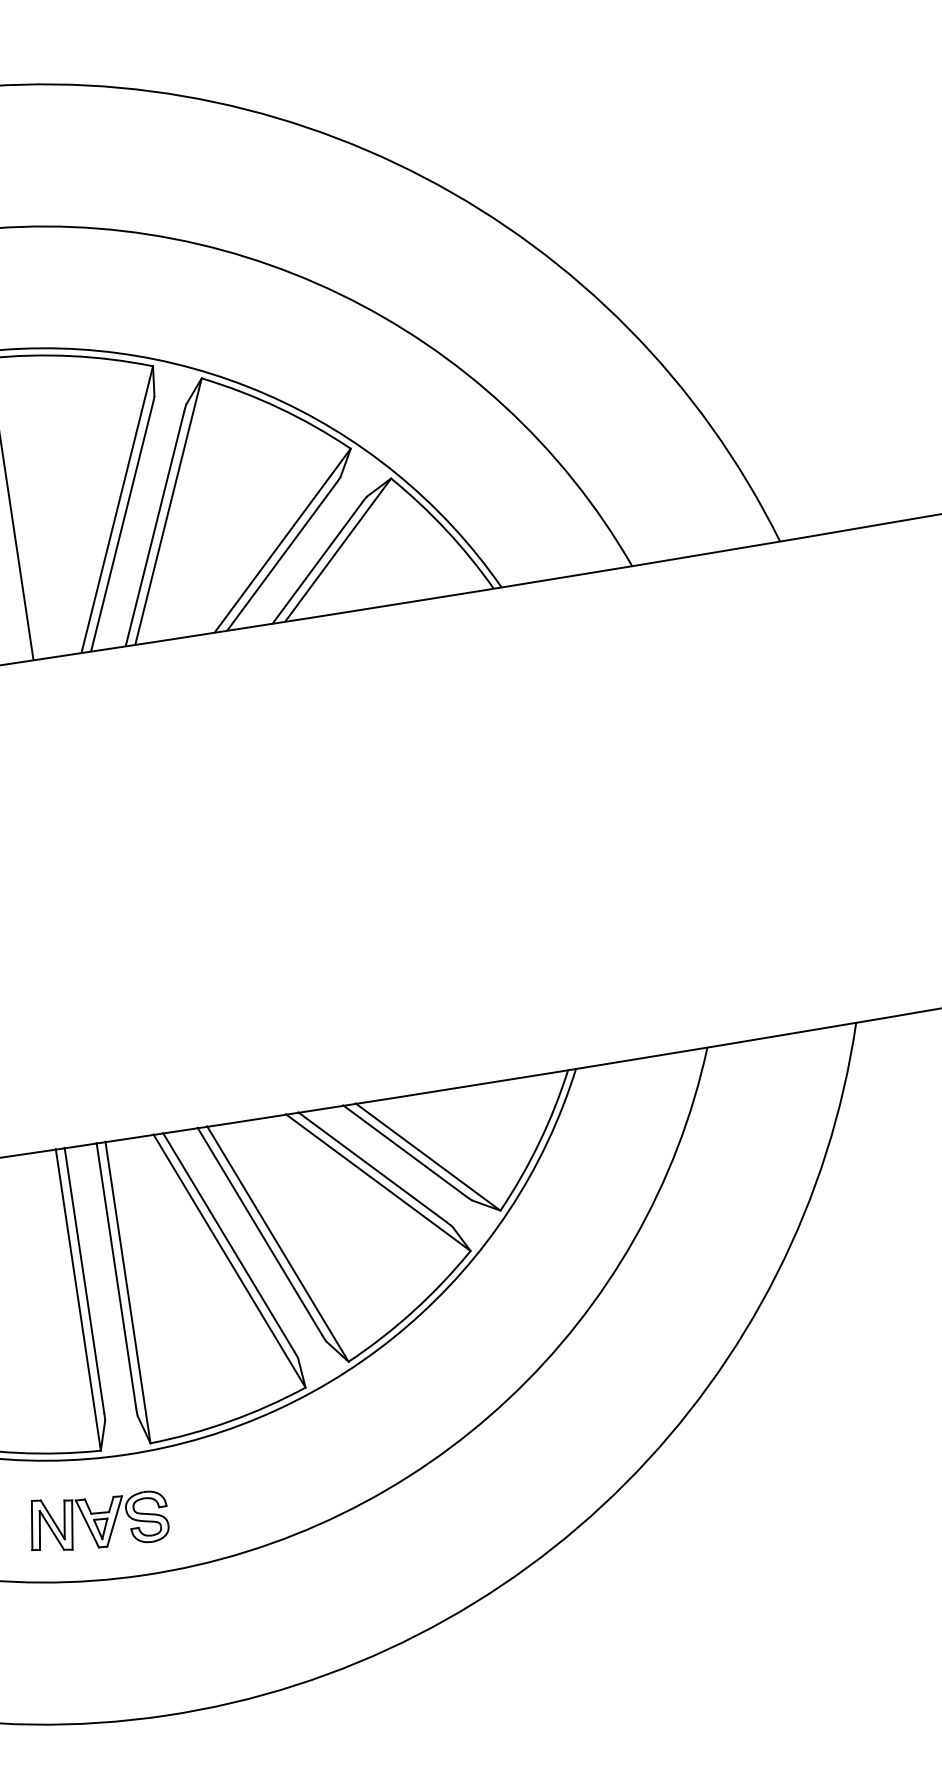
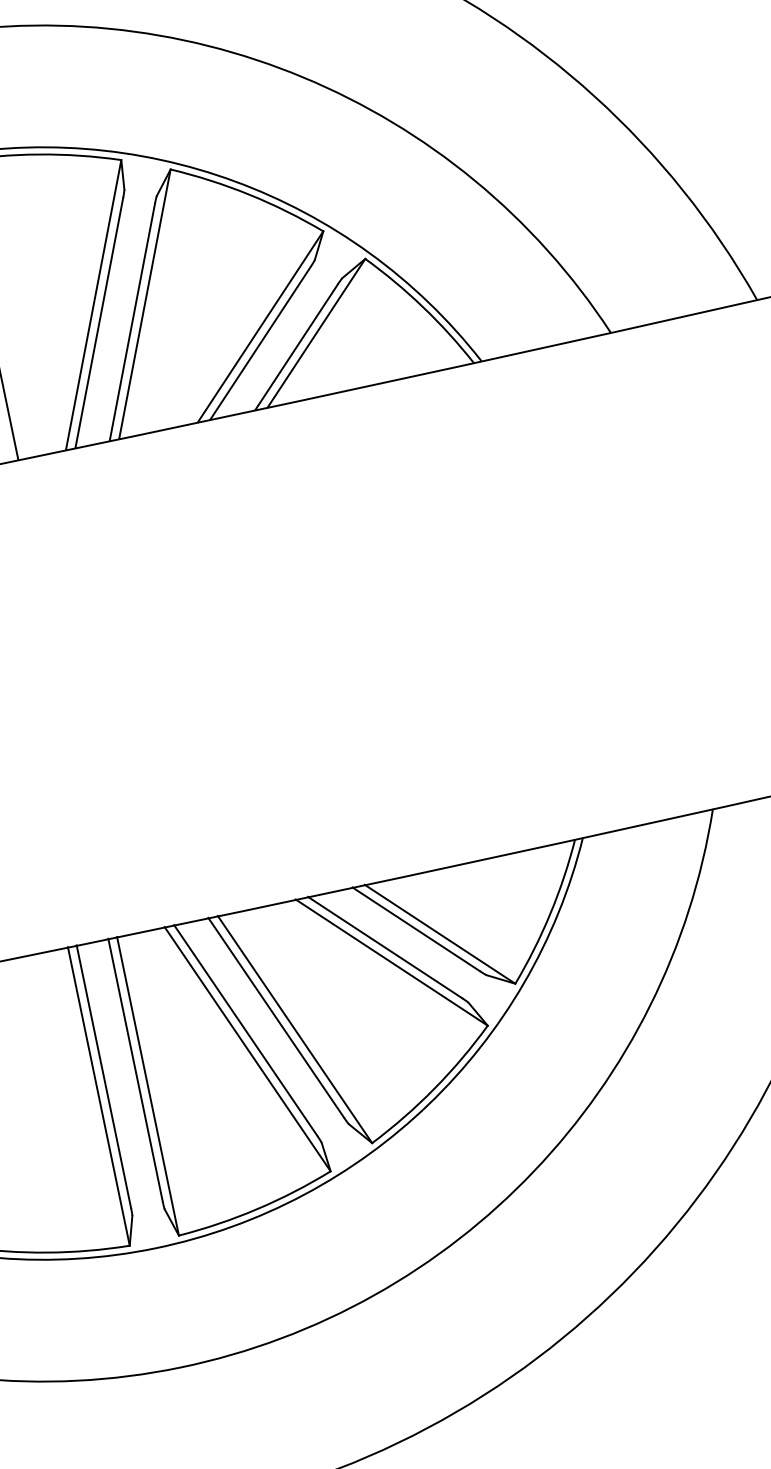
part: (100, 1520) -> (133, 1315), removed

